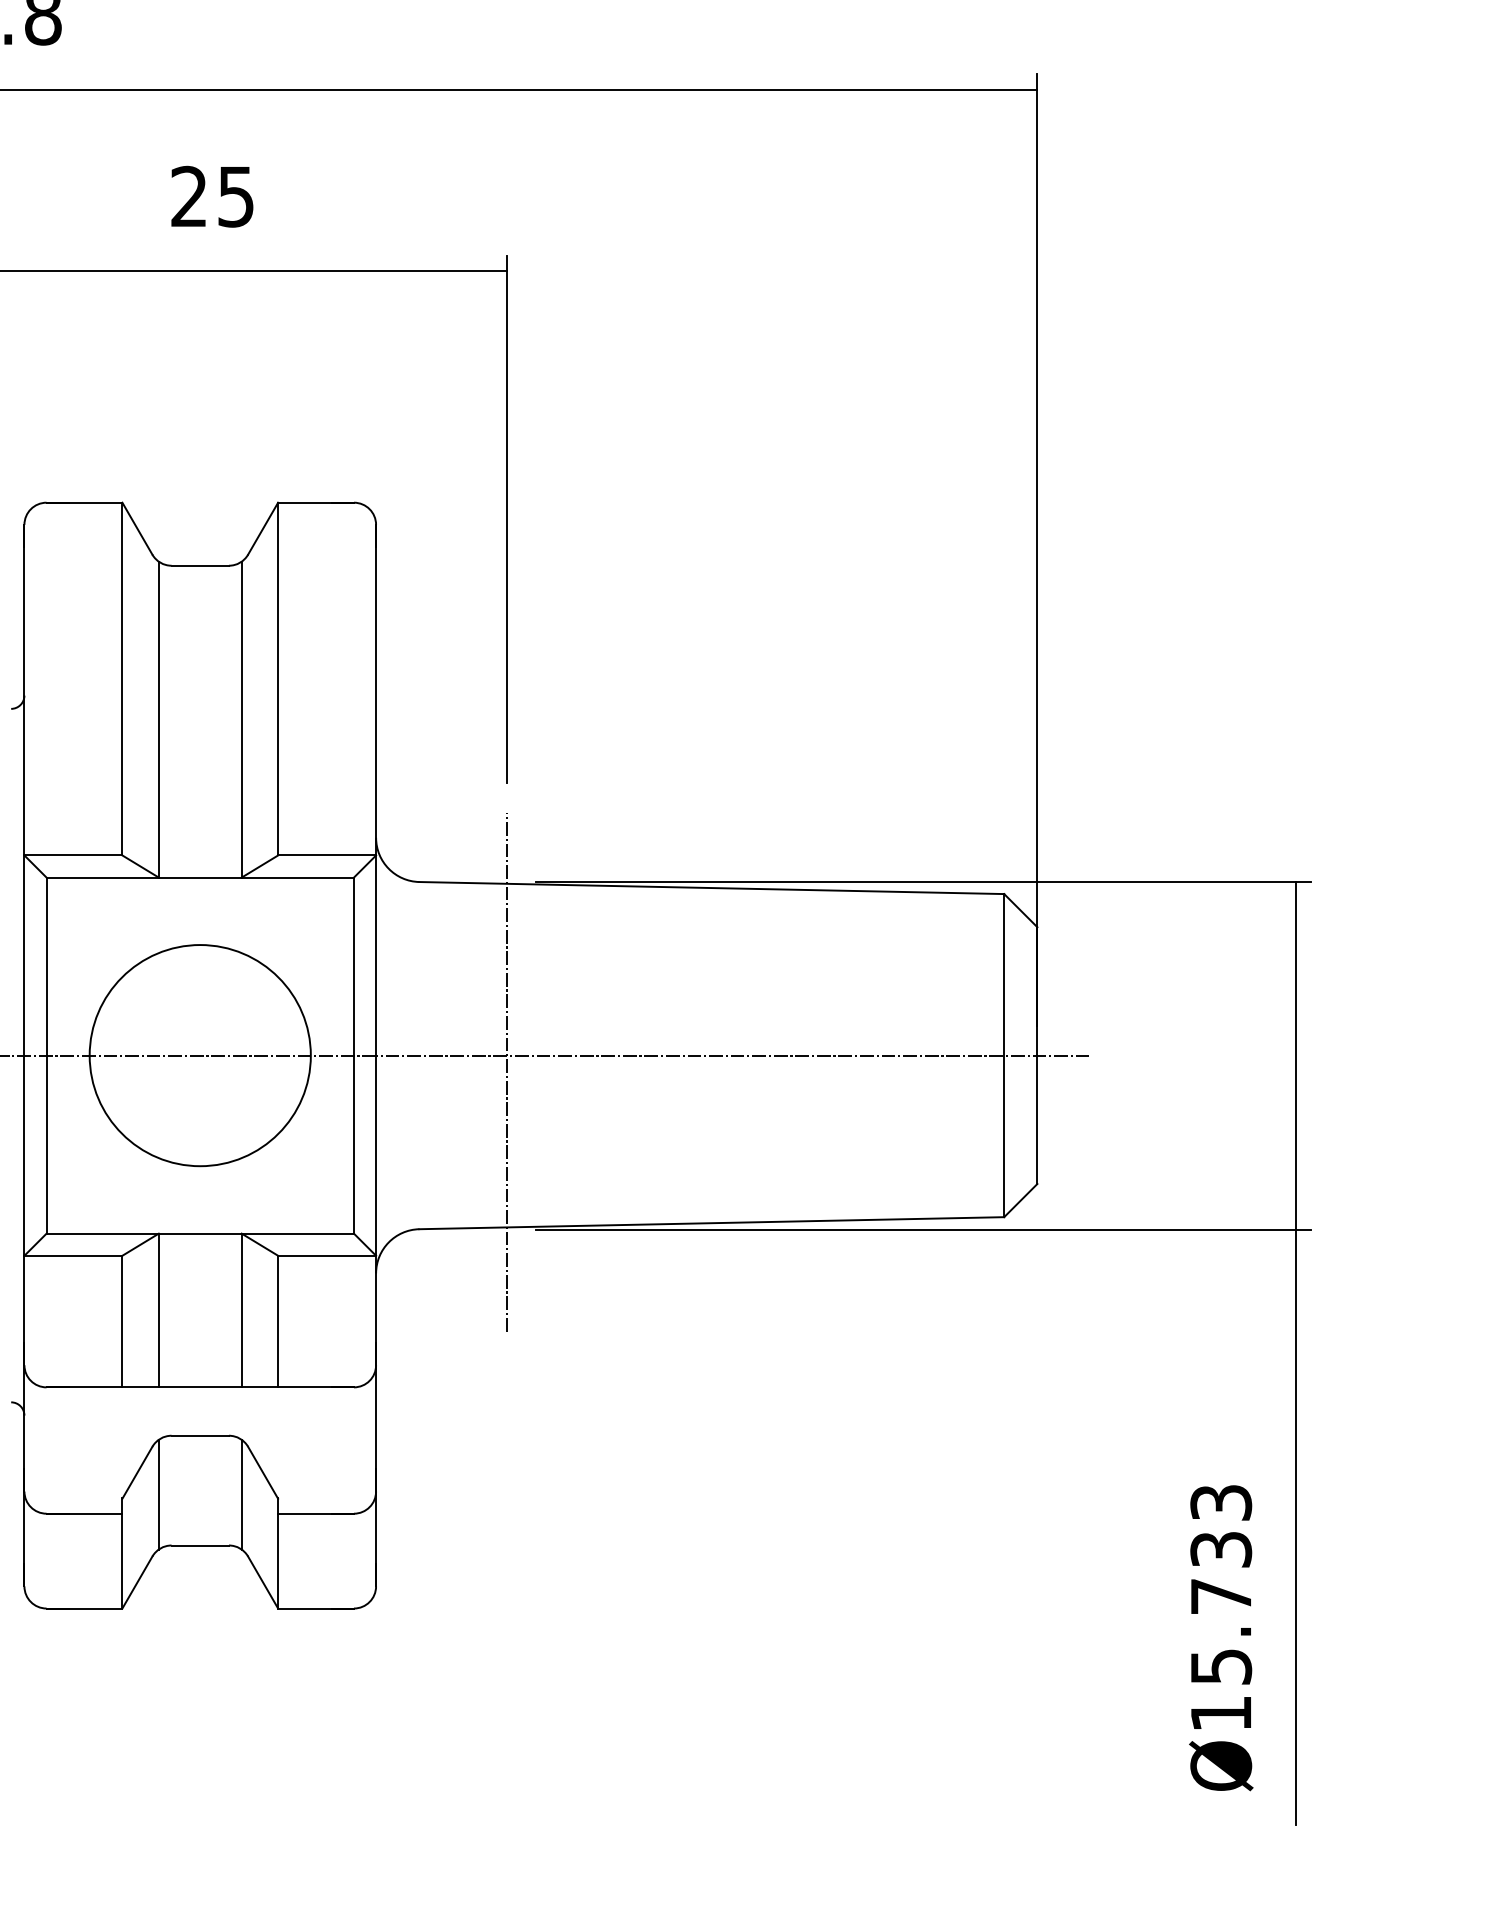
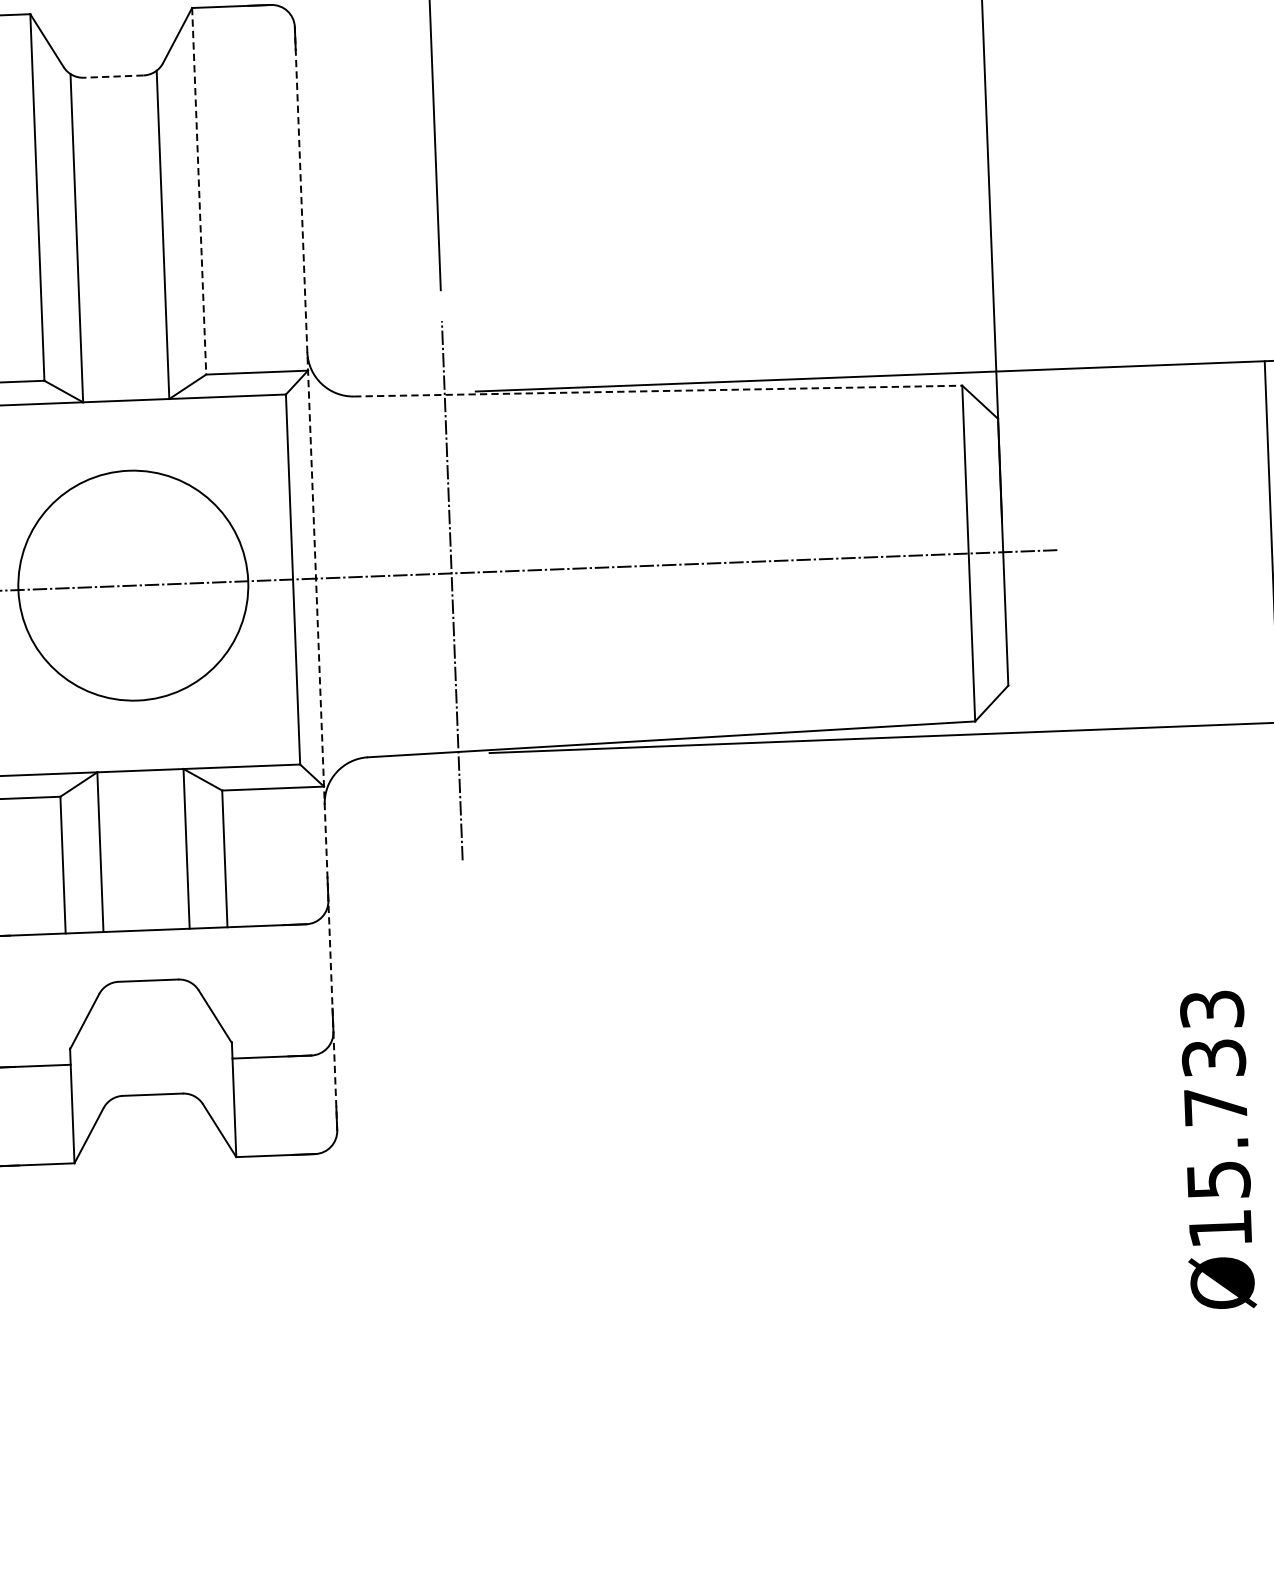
line: (200, 565) -> (114, 76), solid -> dashed
line: (278, 679) -> (199, 191), solid -> dashed
line: (712, 888) -> (658, 391), solid -> dashed
line: (376, 1055) -> (316, 578), solid -> dashed
line: (158, 1494) -> (107, 1043), removed
line: (241, 1494) -> (193, 1040), removed

